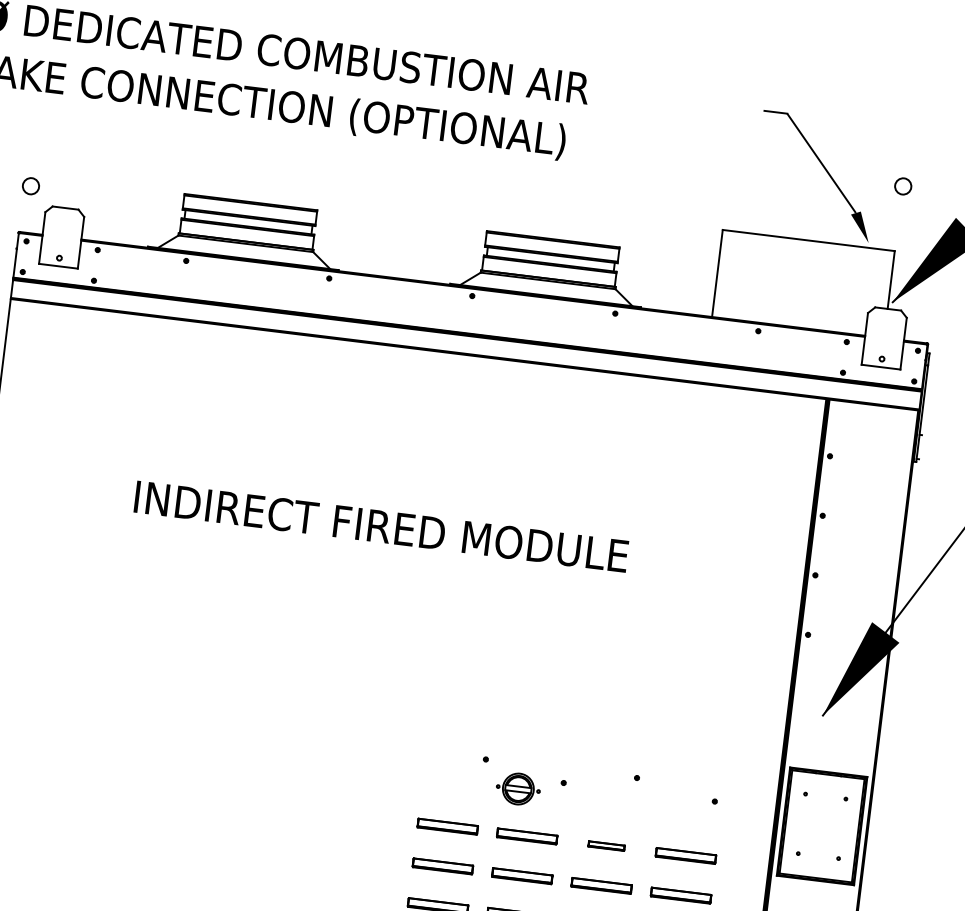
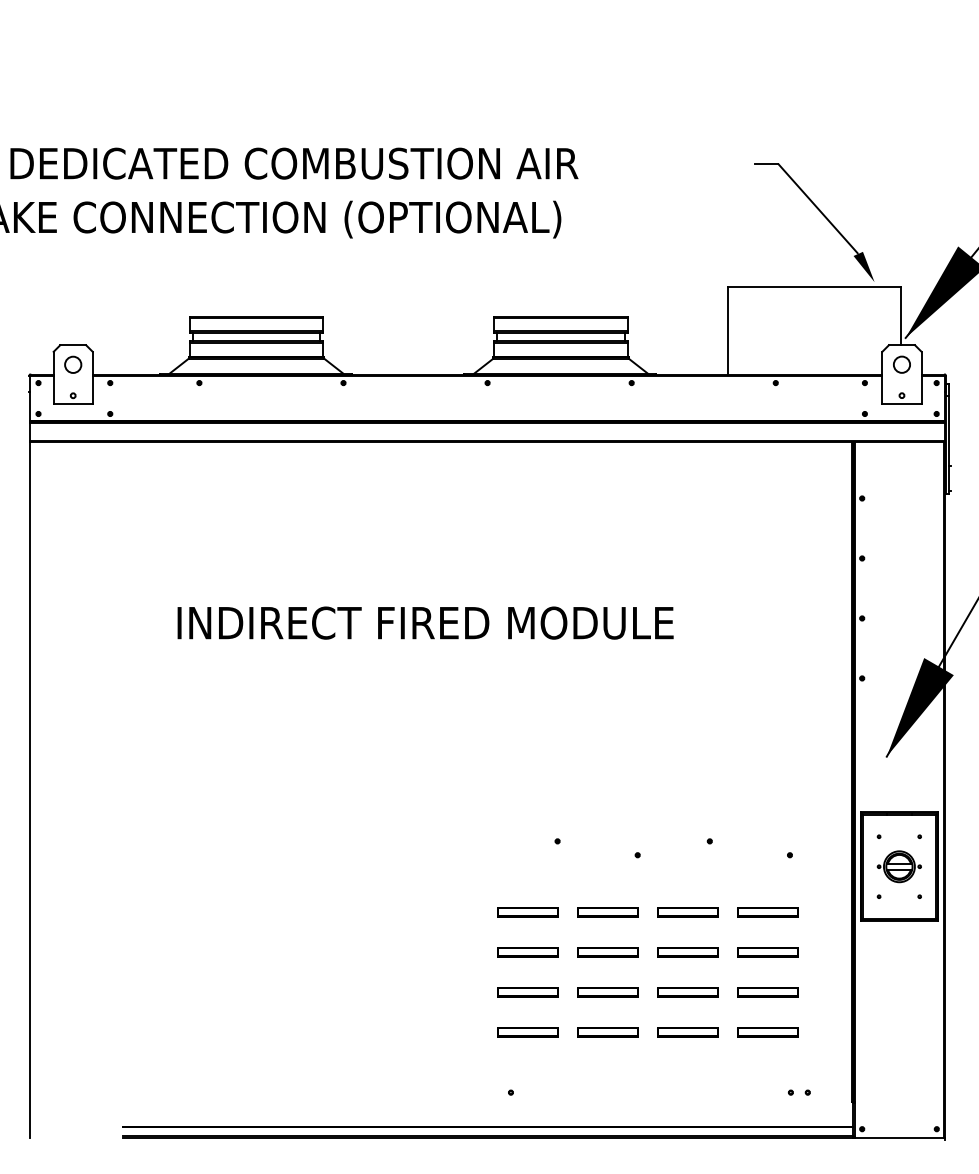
circle: (31, 185) -> (73, 364), moved
circle: (902, 186) -> (901, 364), moved
part: (517, 788) -> (898, 866), moved
part: (606, 845) -> (687, 912), size x1.67

